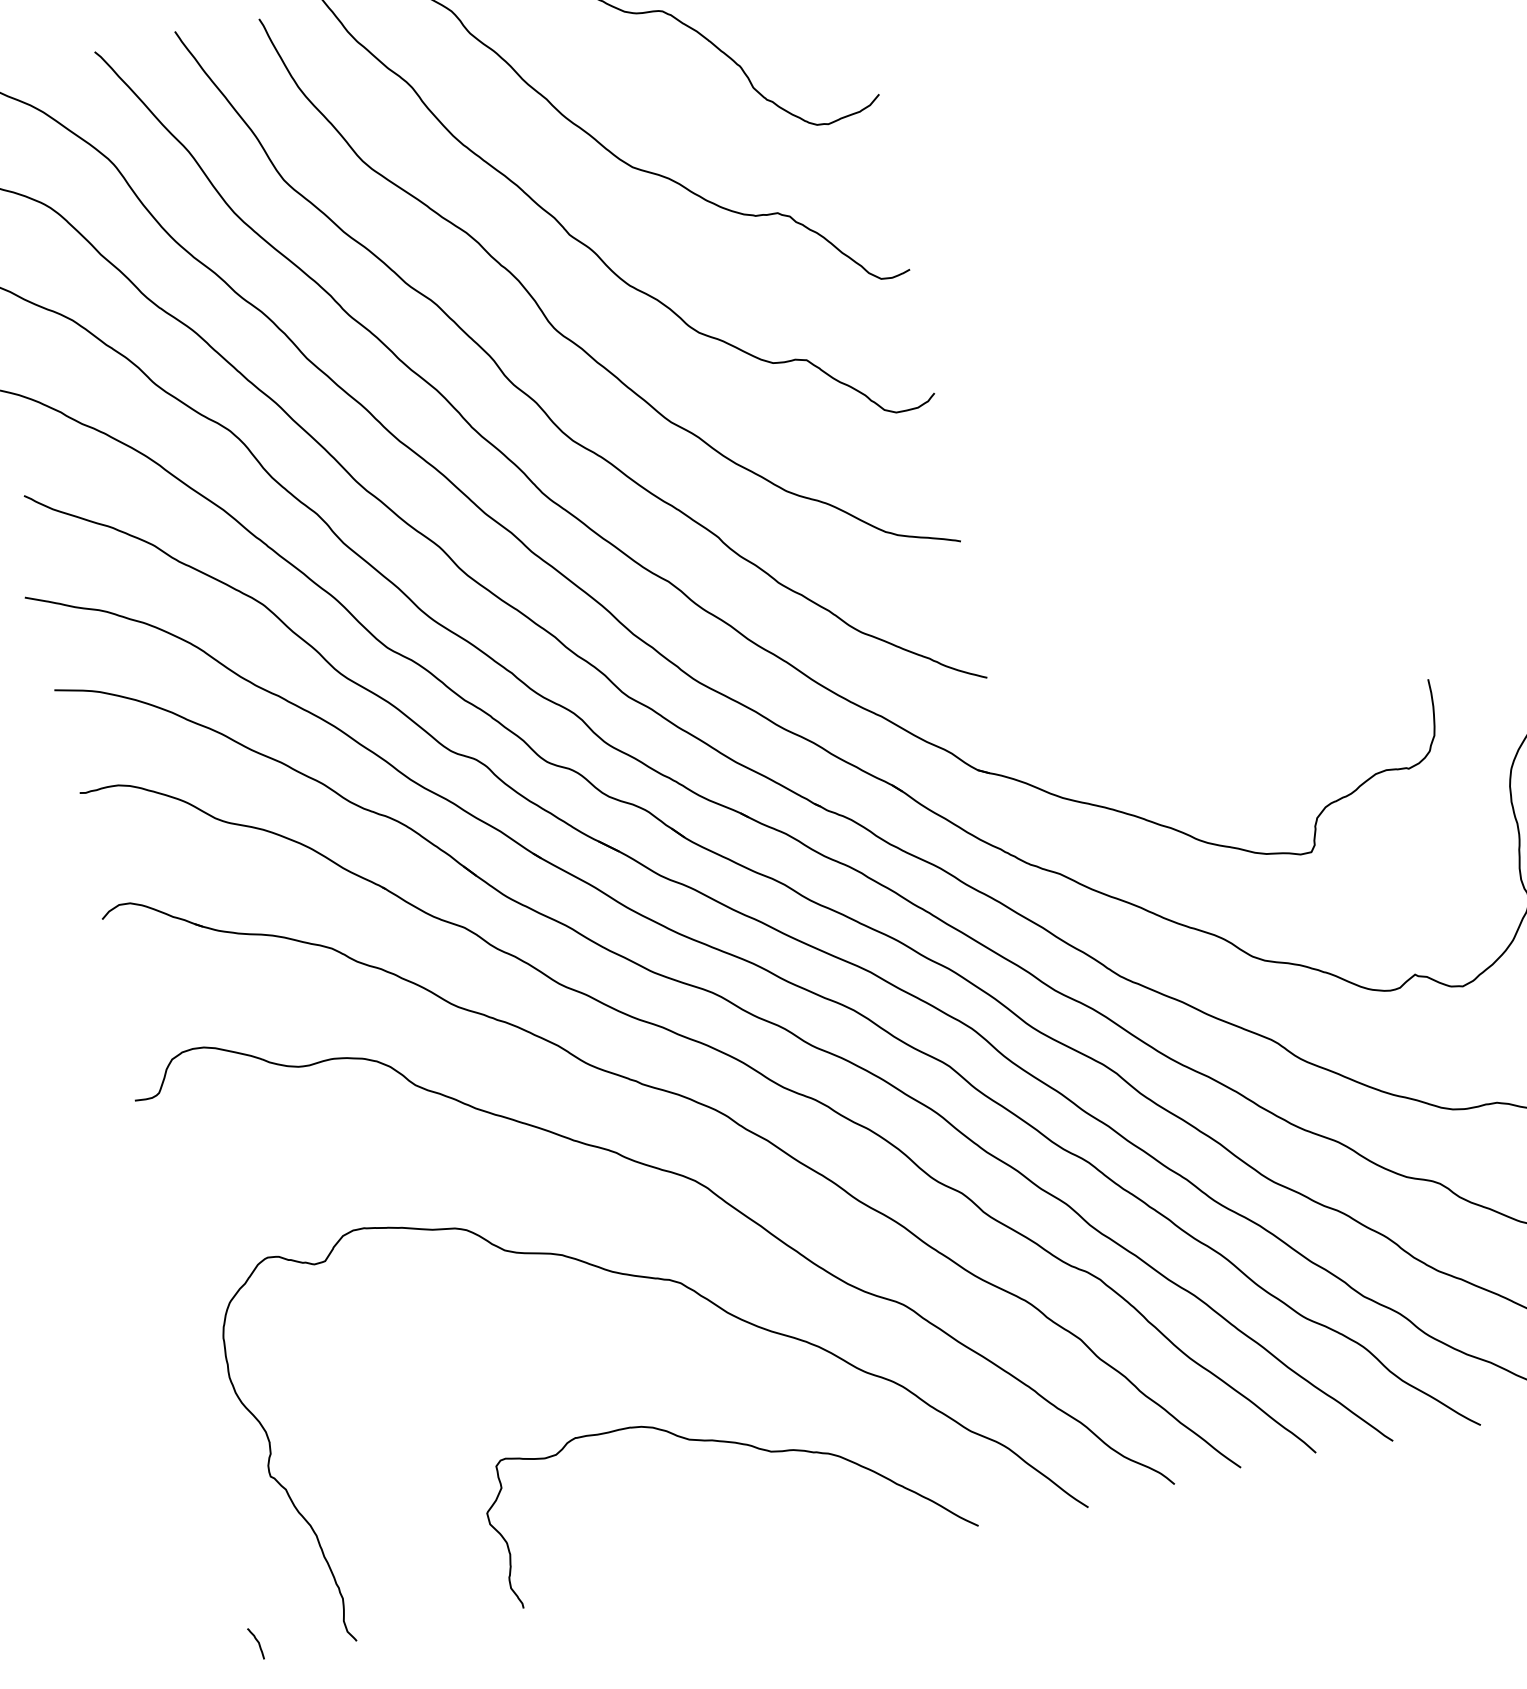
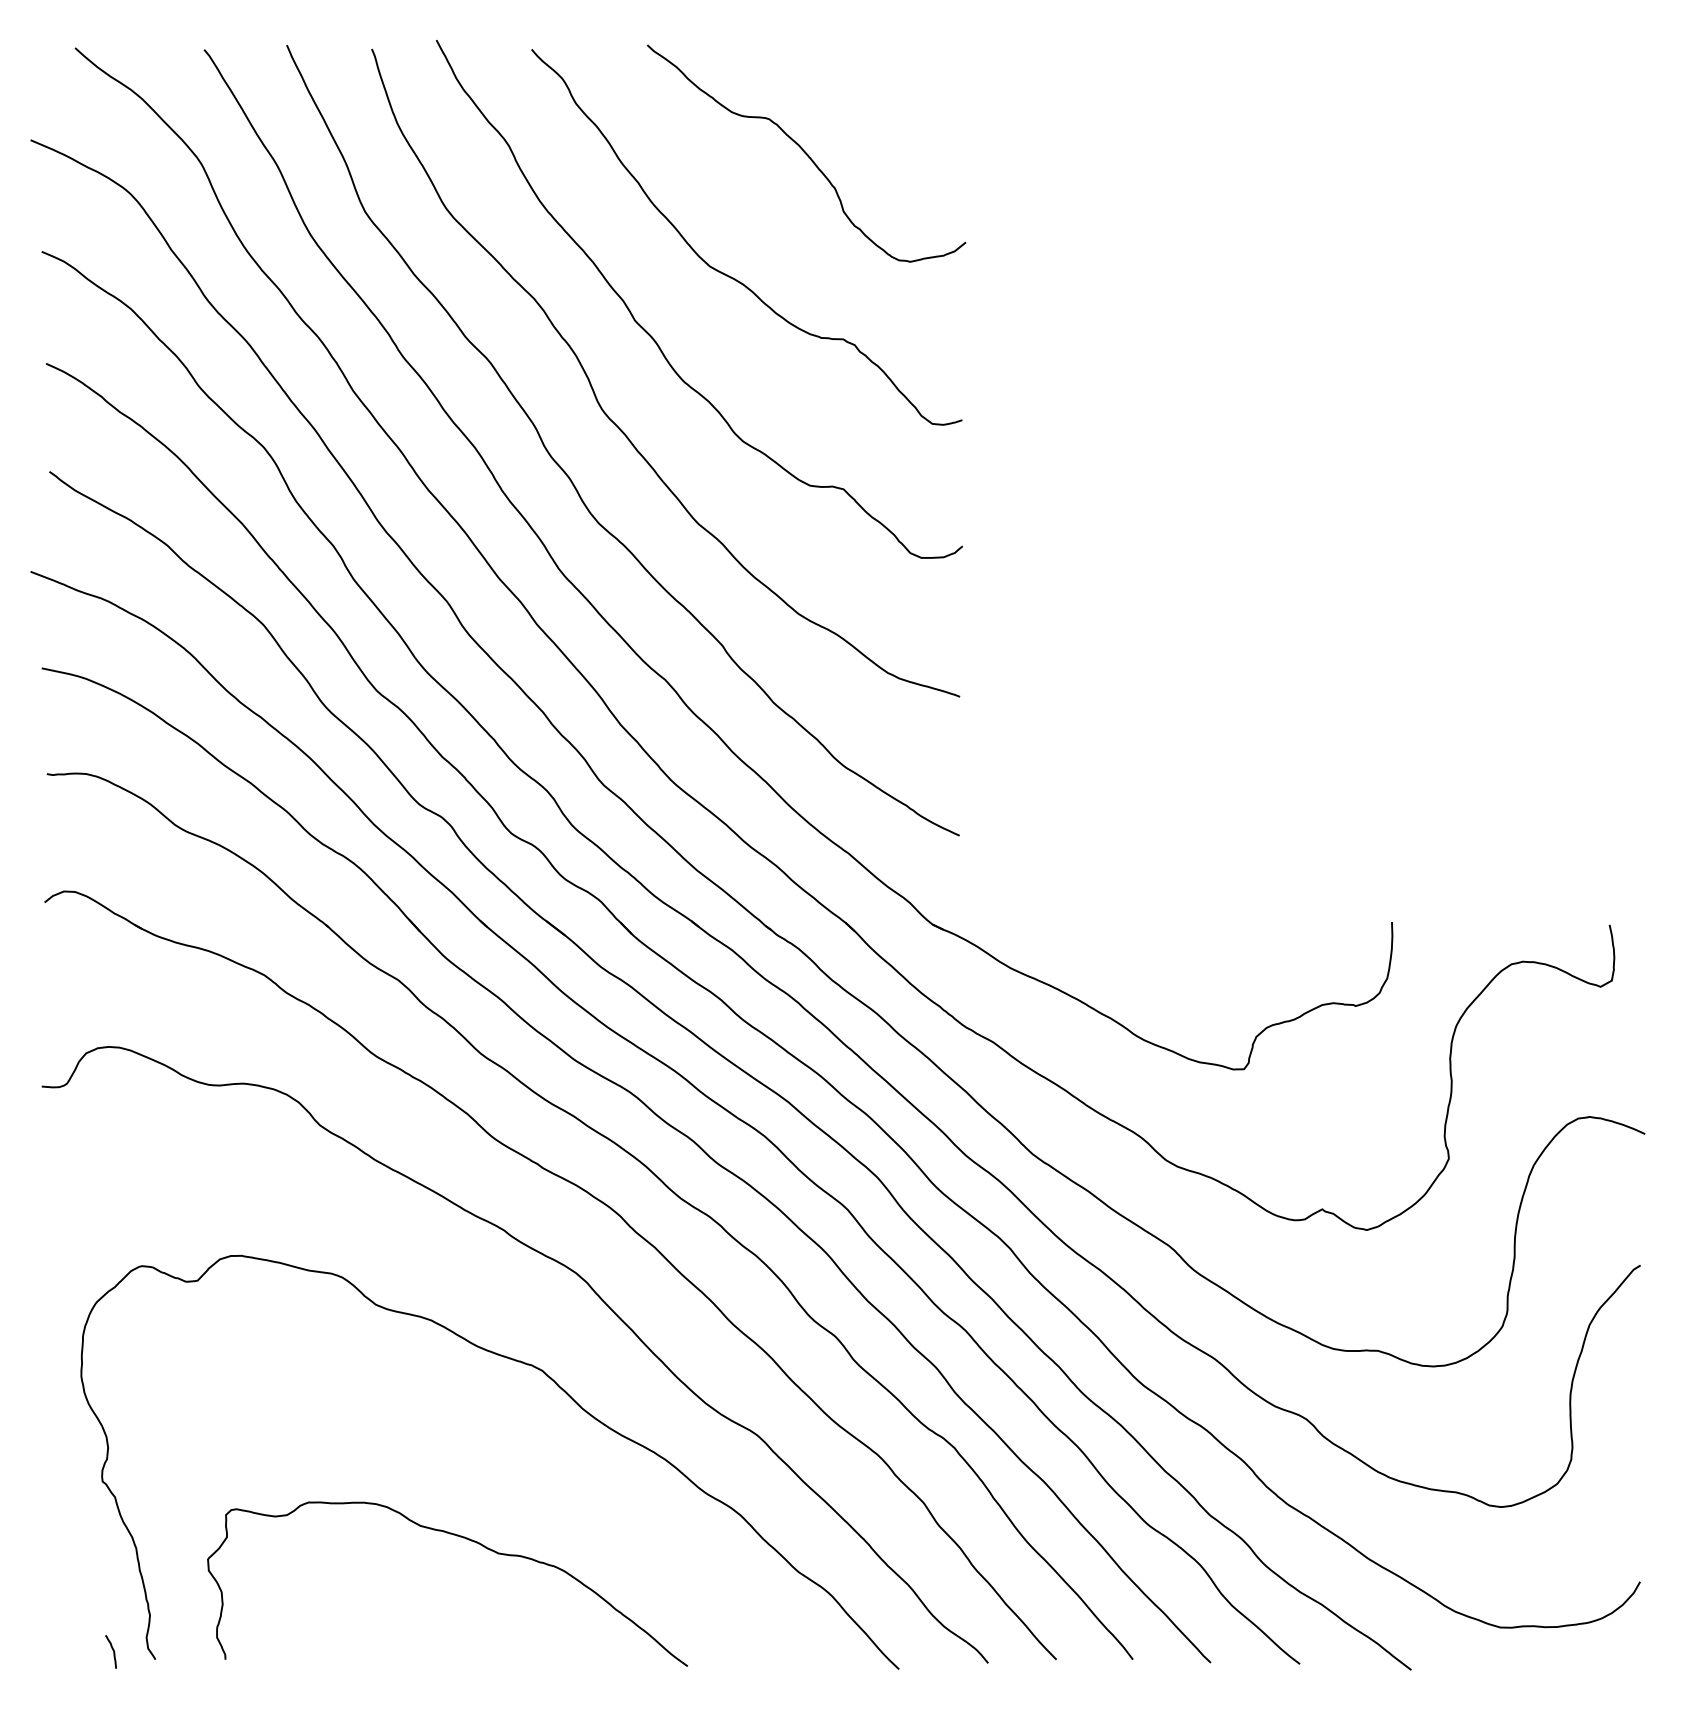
curve: (733, 1443) -> (463, 1538), moved
curve: (257, 1642) -> (112, 1650), moved

